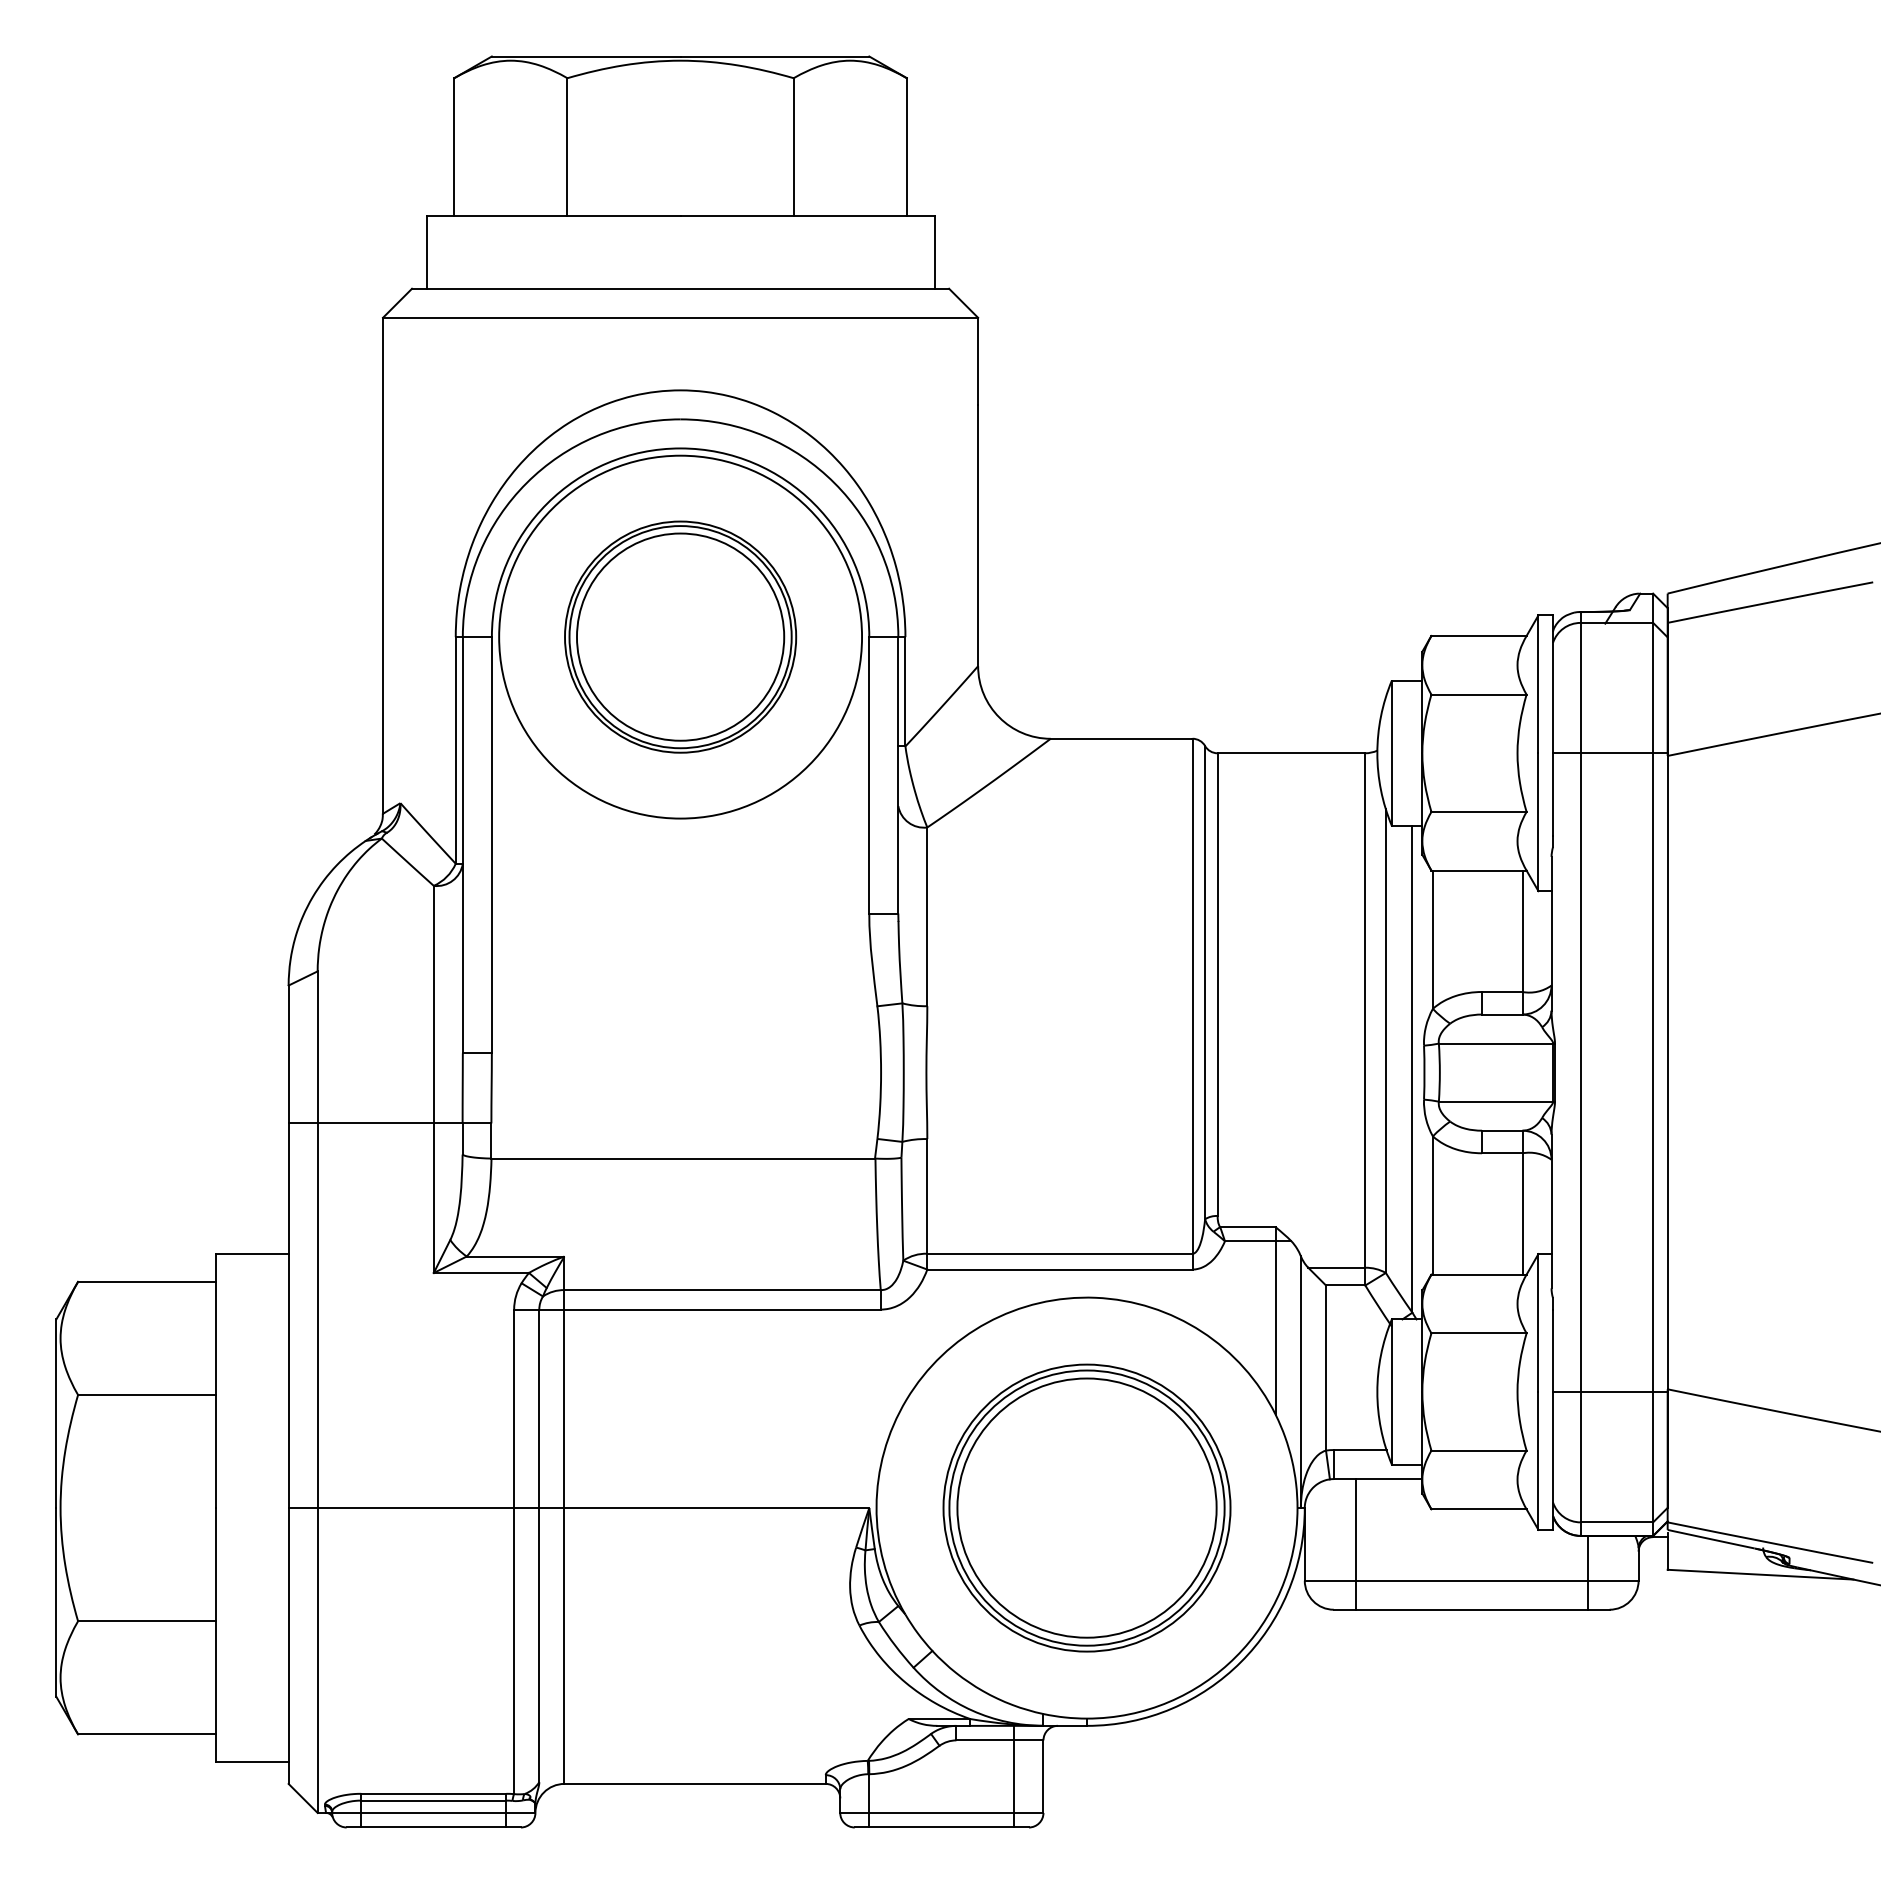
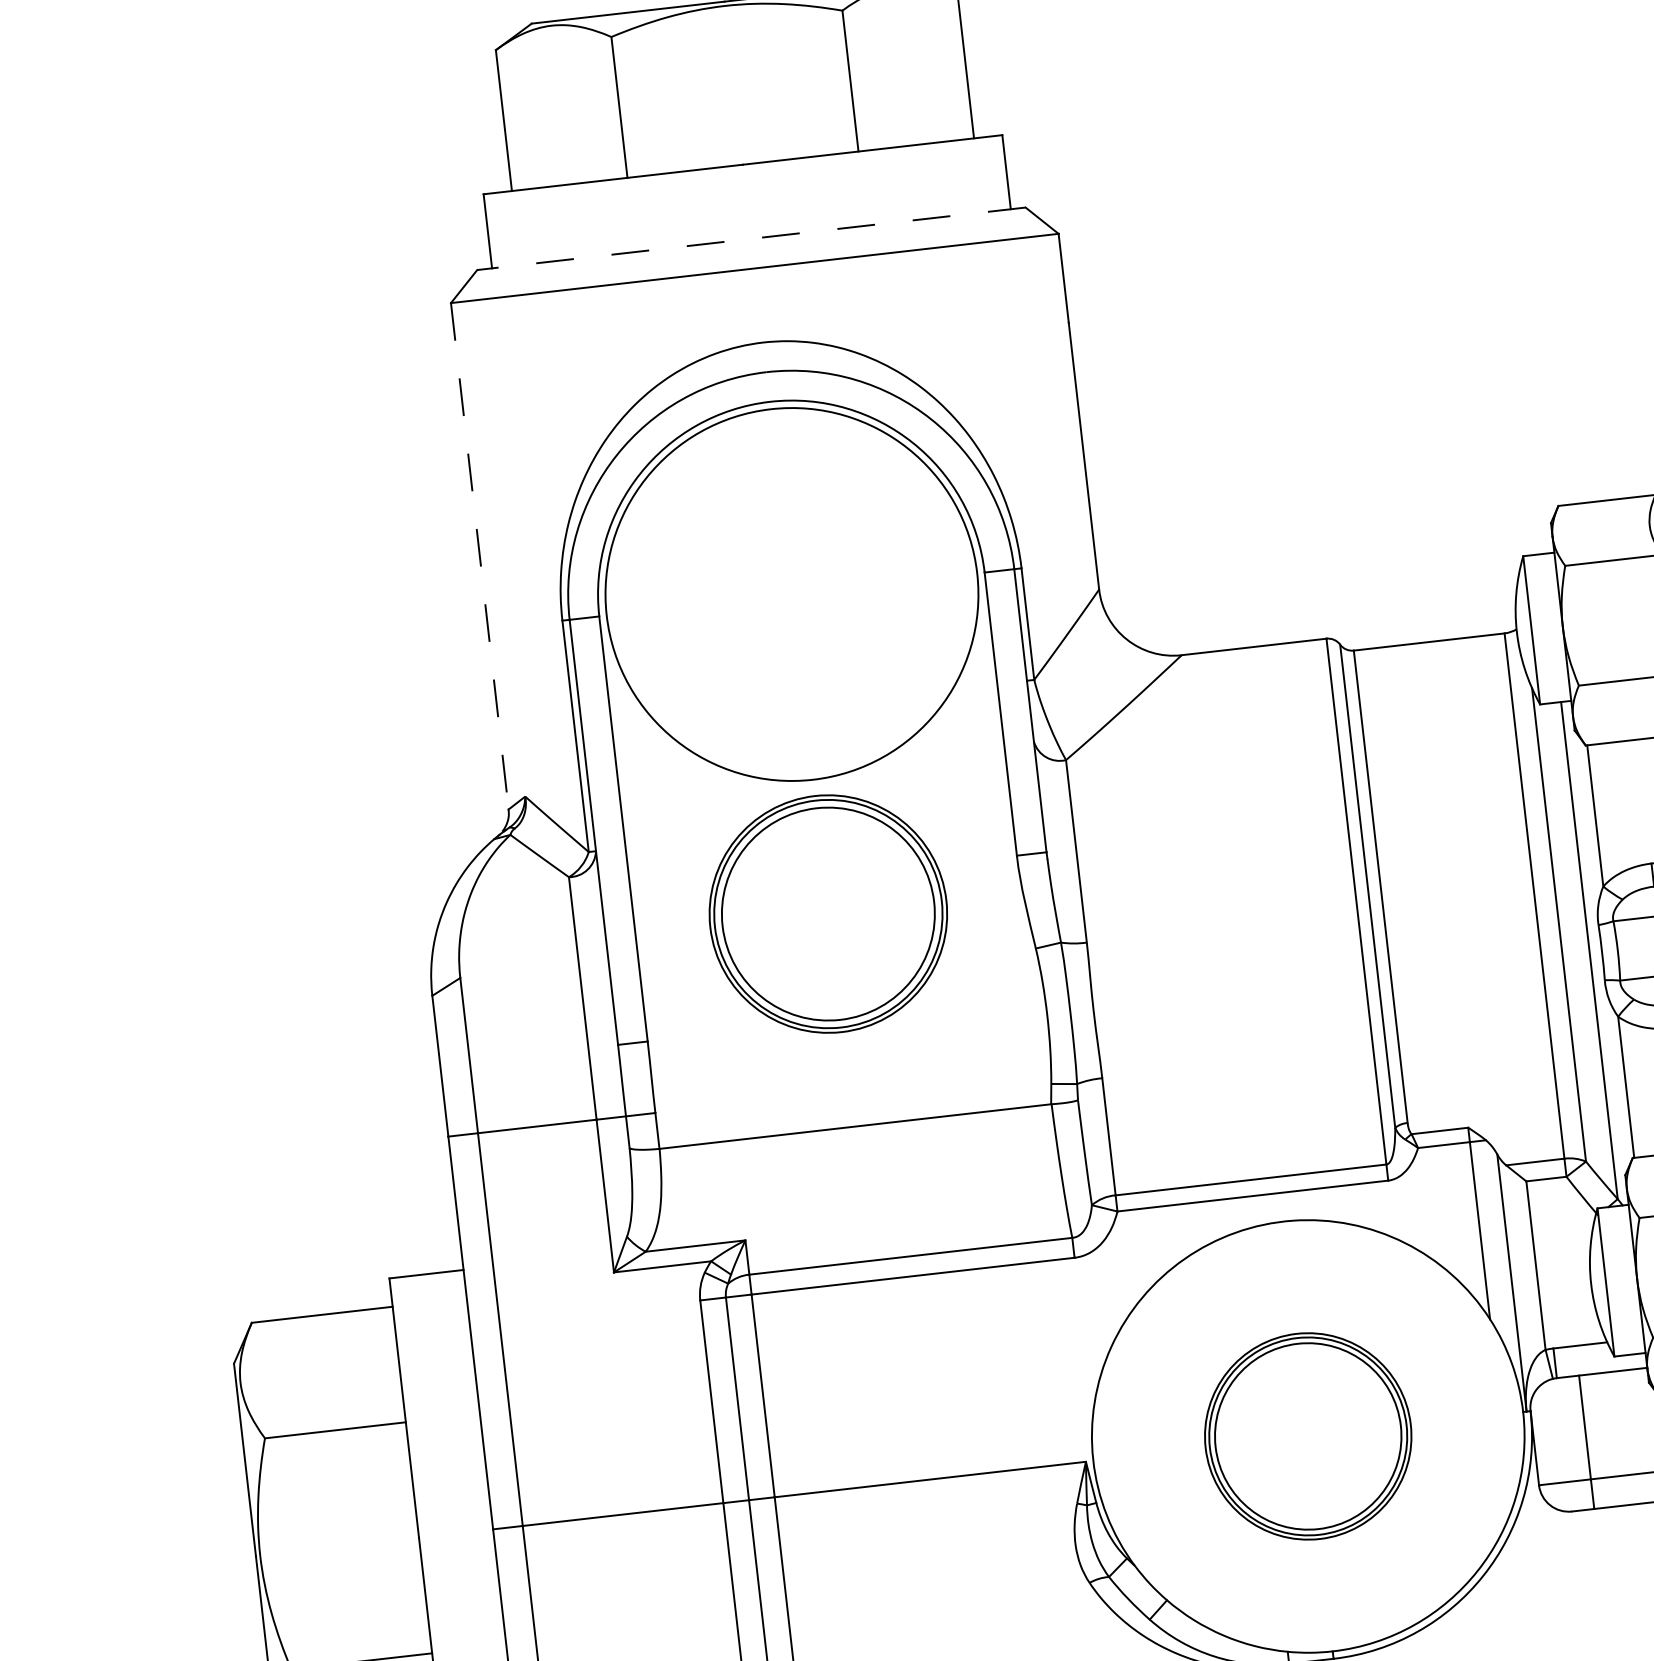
line: (680, 288) -> (751, 238), solid -> dashed
line: (383, 565) -> (480, 555), solid -> dashed
part: (680, 636) -> (828, 913), moved
part: (1086, 1507) -> (1307, 1435), size x0.7

